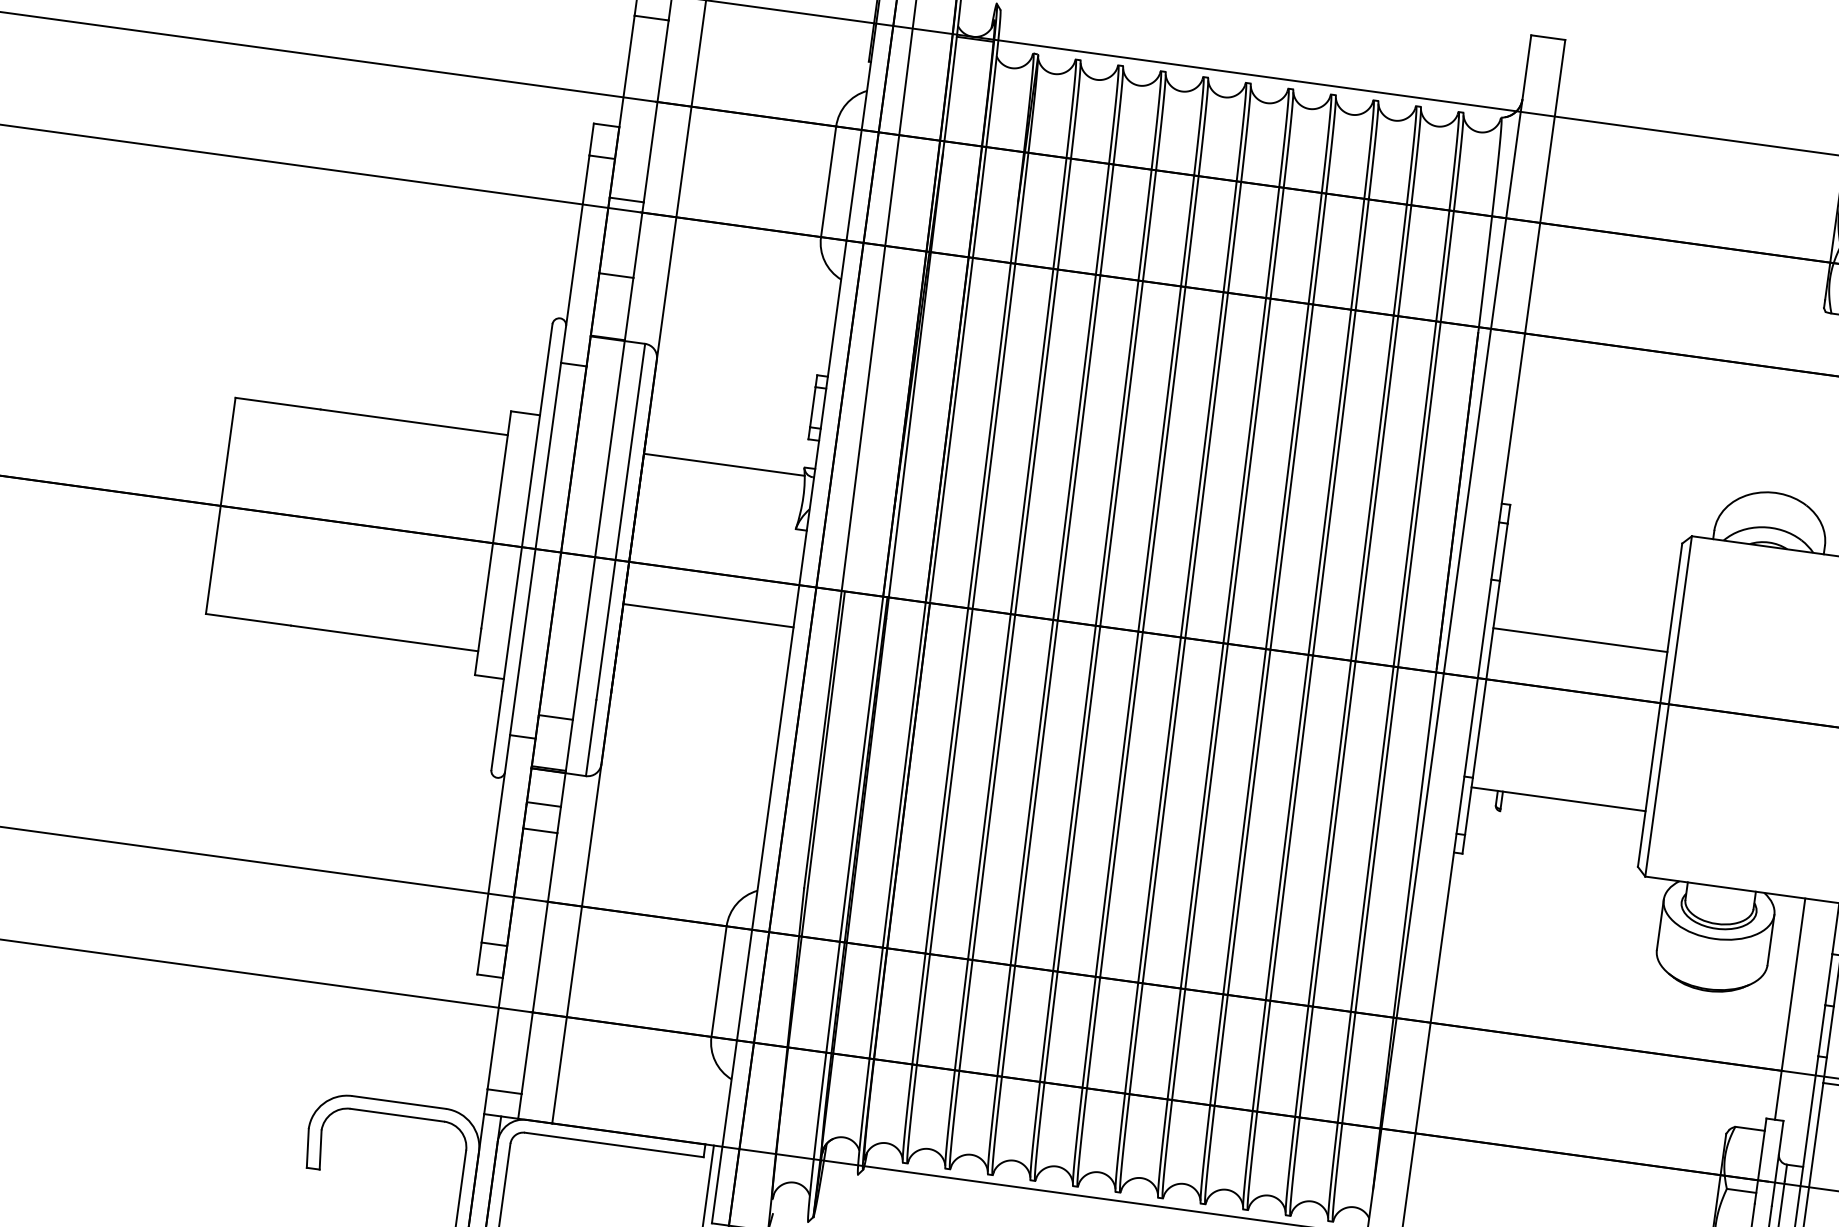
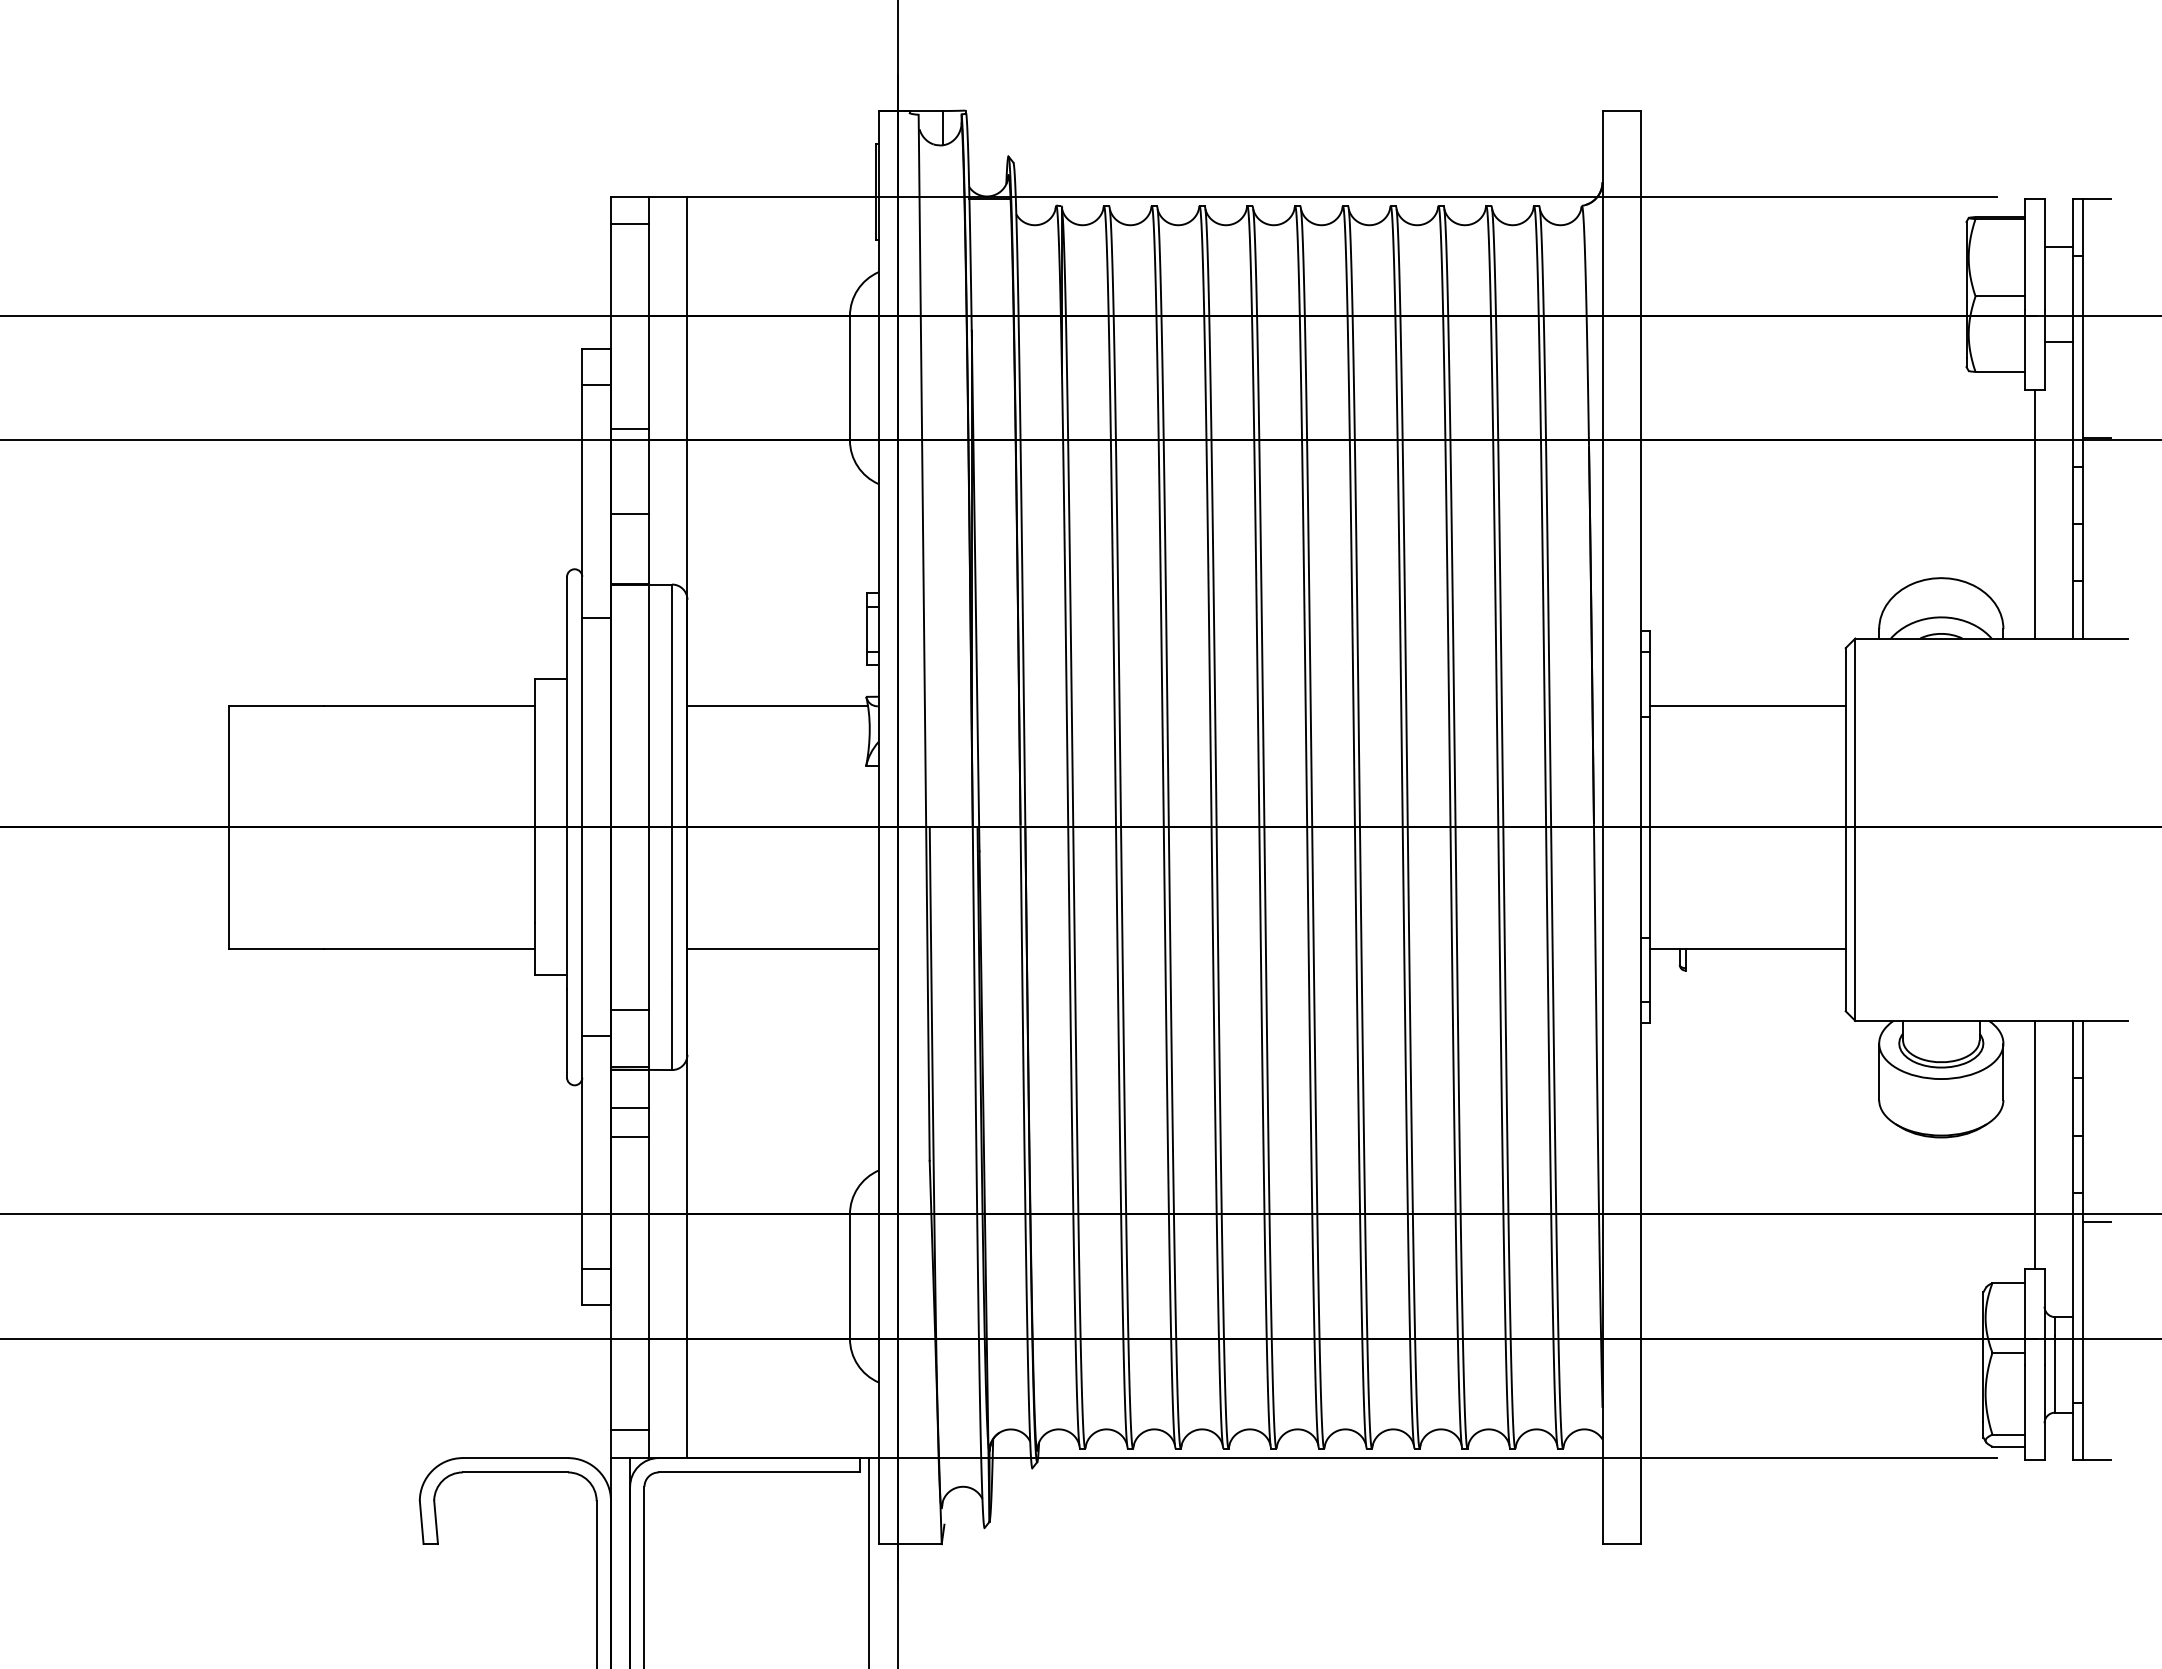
line: (708, 615) -> (782, 948), moved
line: (1579, 639) -> (1747, 705), moved

